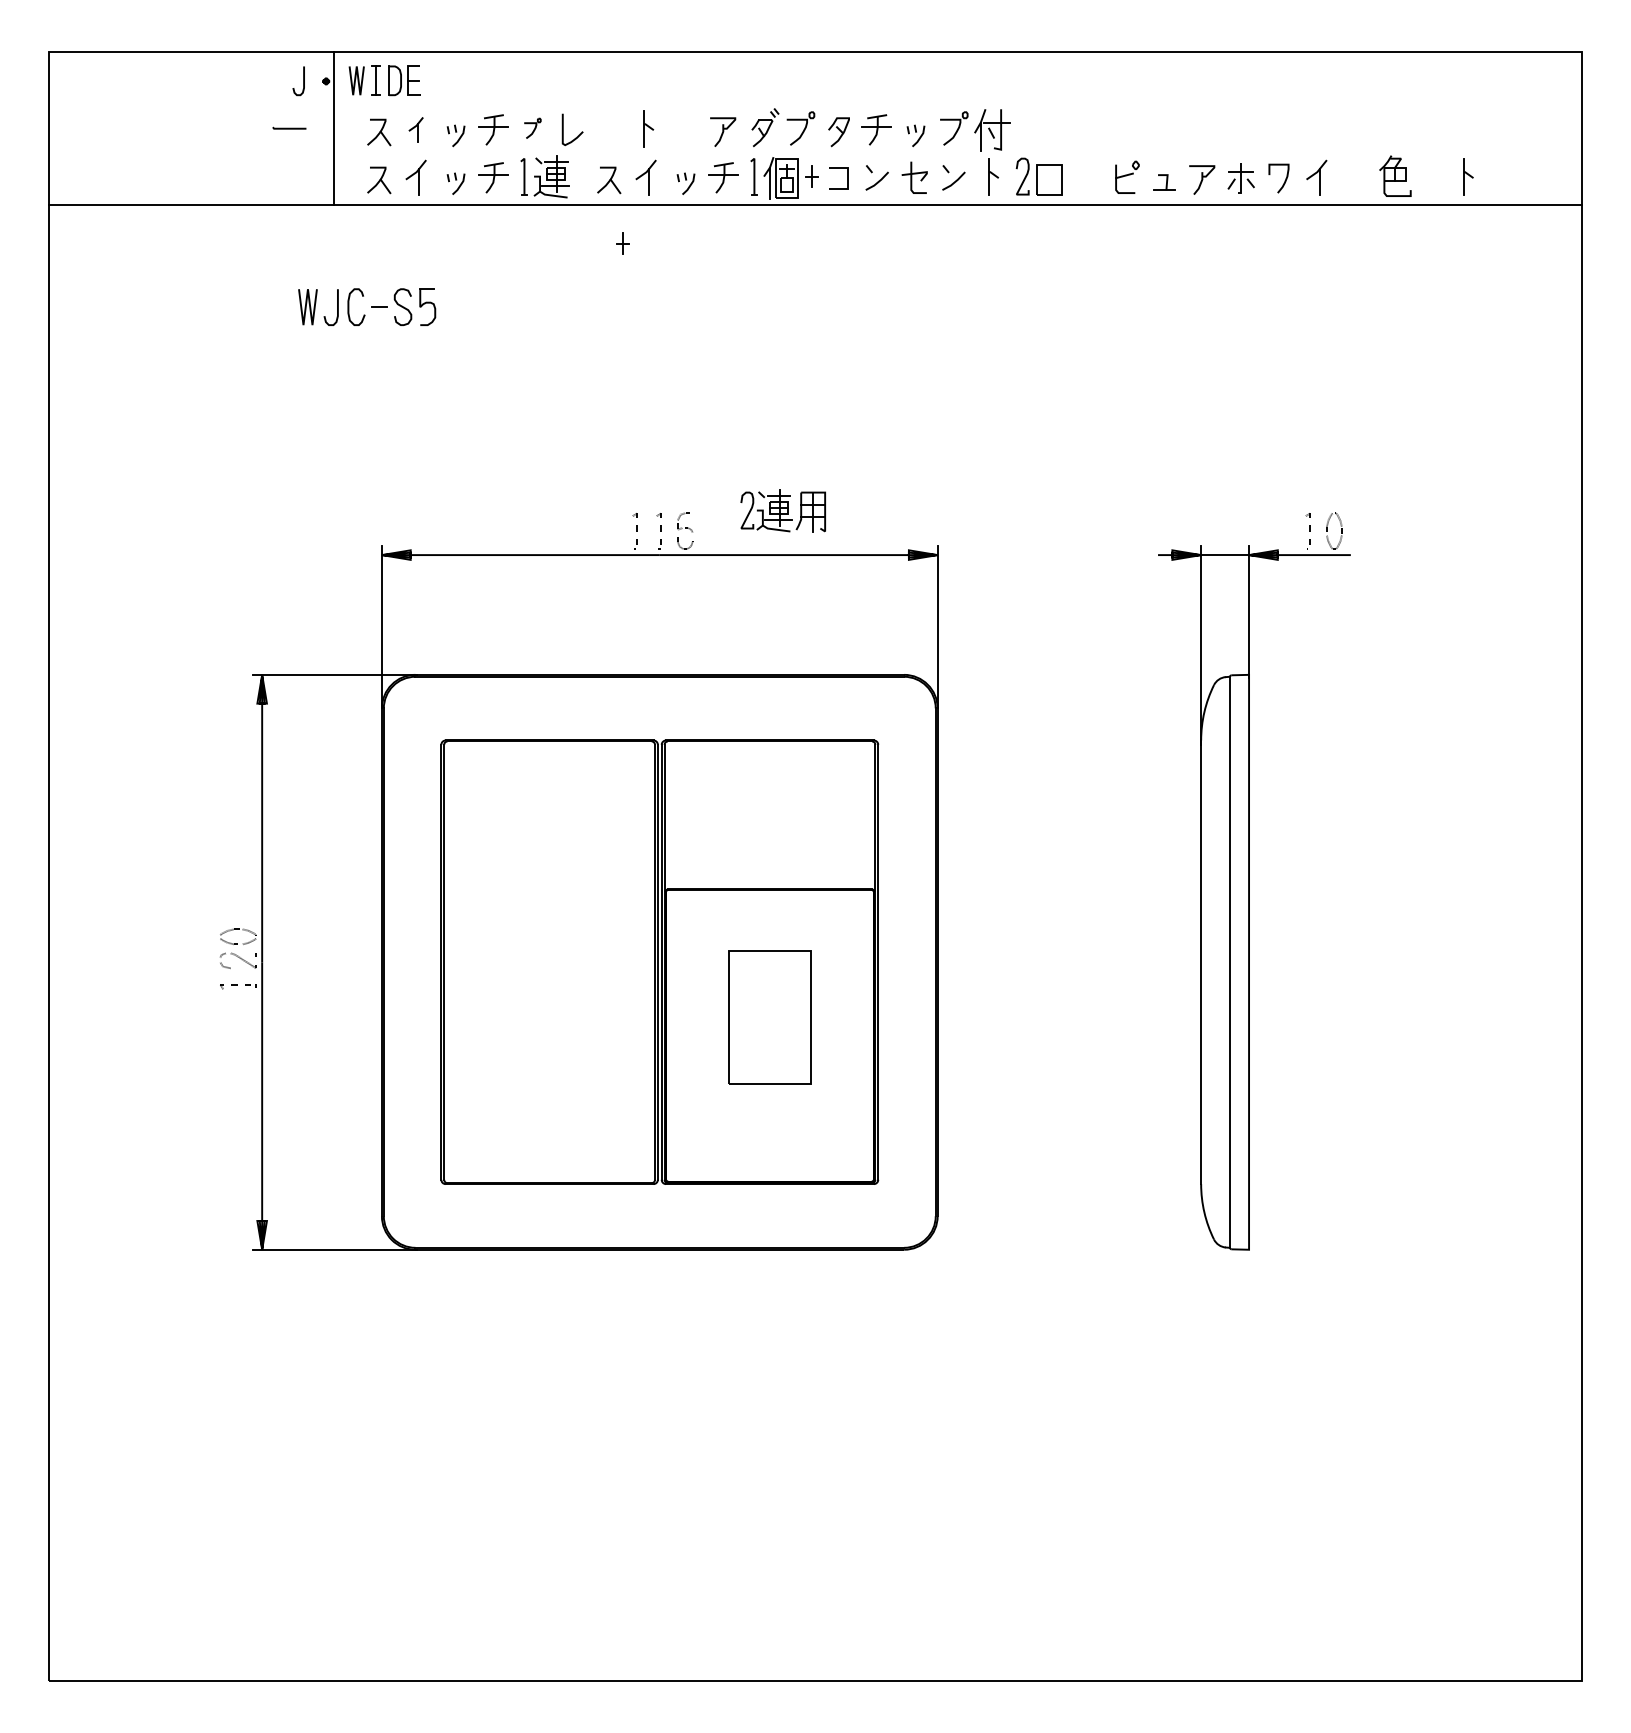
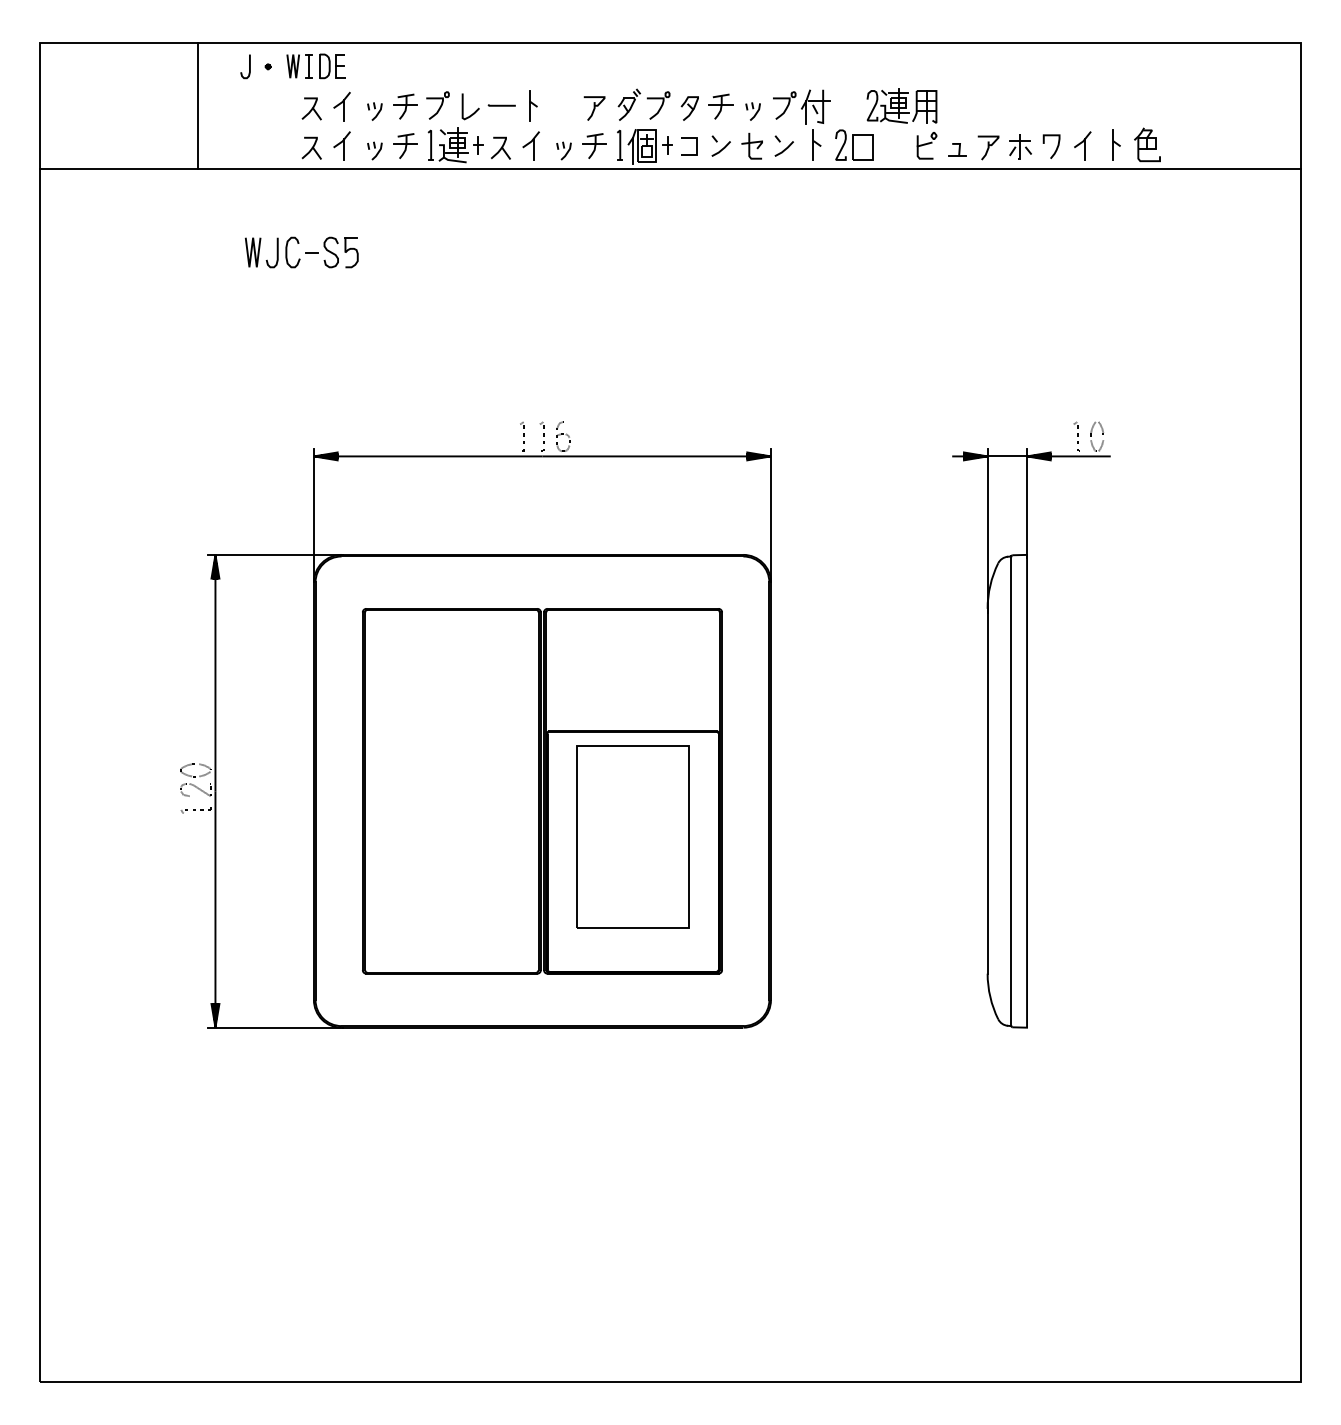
line: (288, 128) -> (501, 105), moved
line: (333, 128) -> (197, 105), moved
part: (532, 128) -> (437, 105), size x1.67
part: (415, 129) -> (341, 106), size x1.43
part: (1468, 175) -> (1116, 144), moved
part: (623, 243) -> (478, 145), moved
part: (782, 510) -> (901, 105), moved
part: (769, 1017) -> (632, 836), size x1.67

